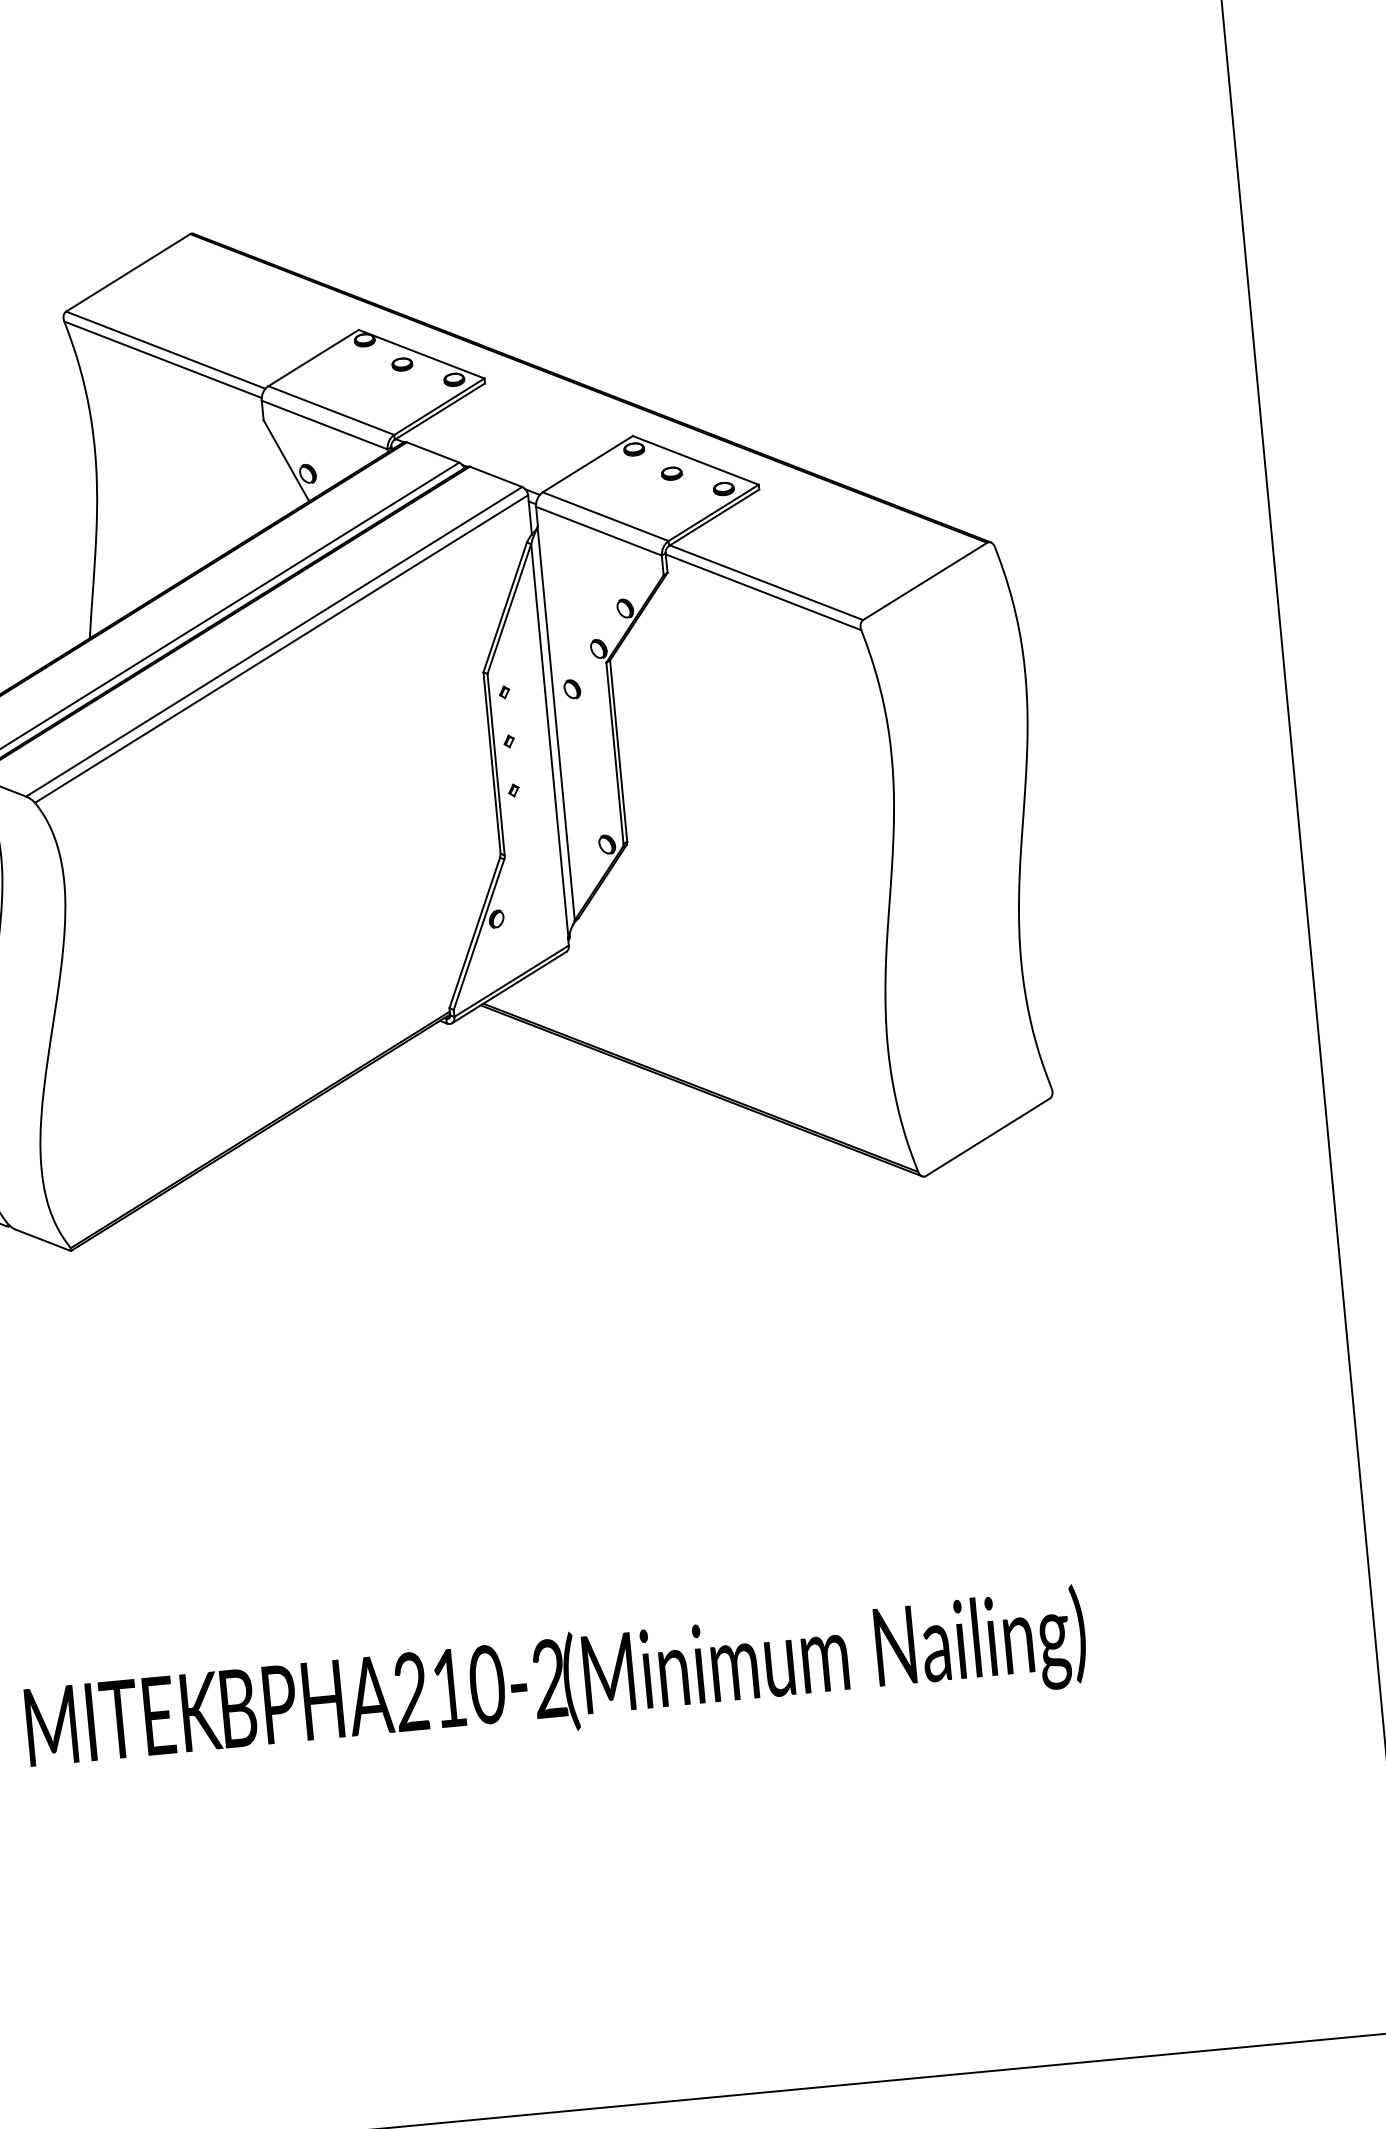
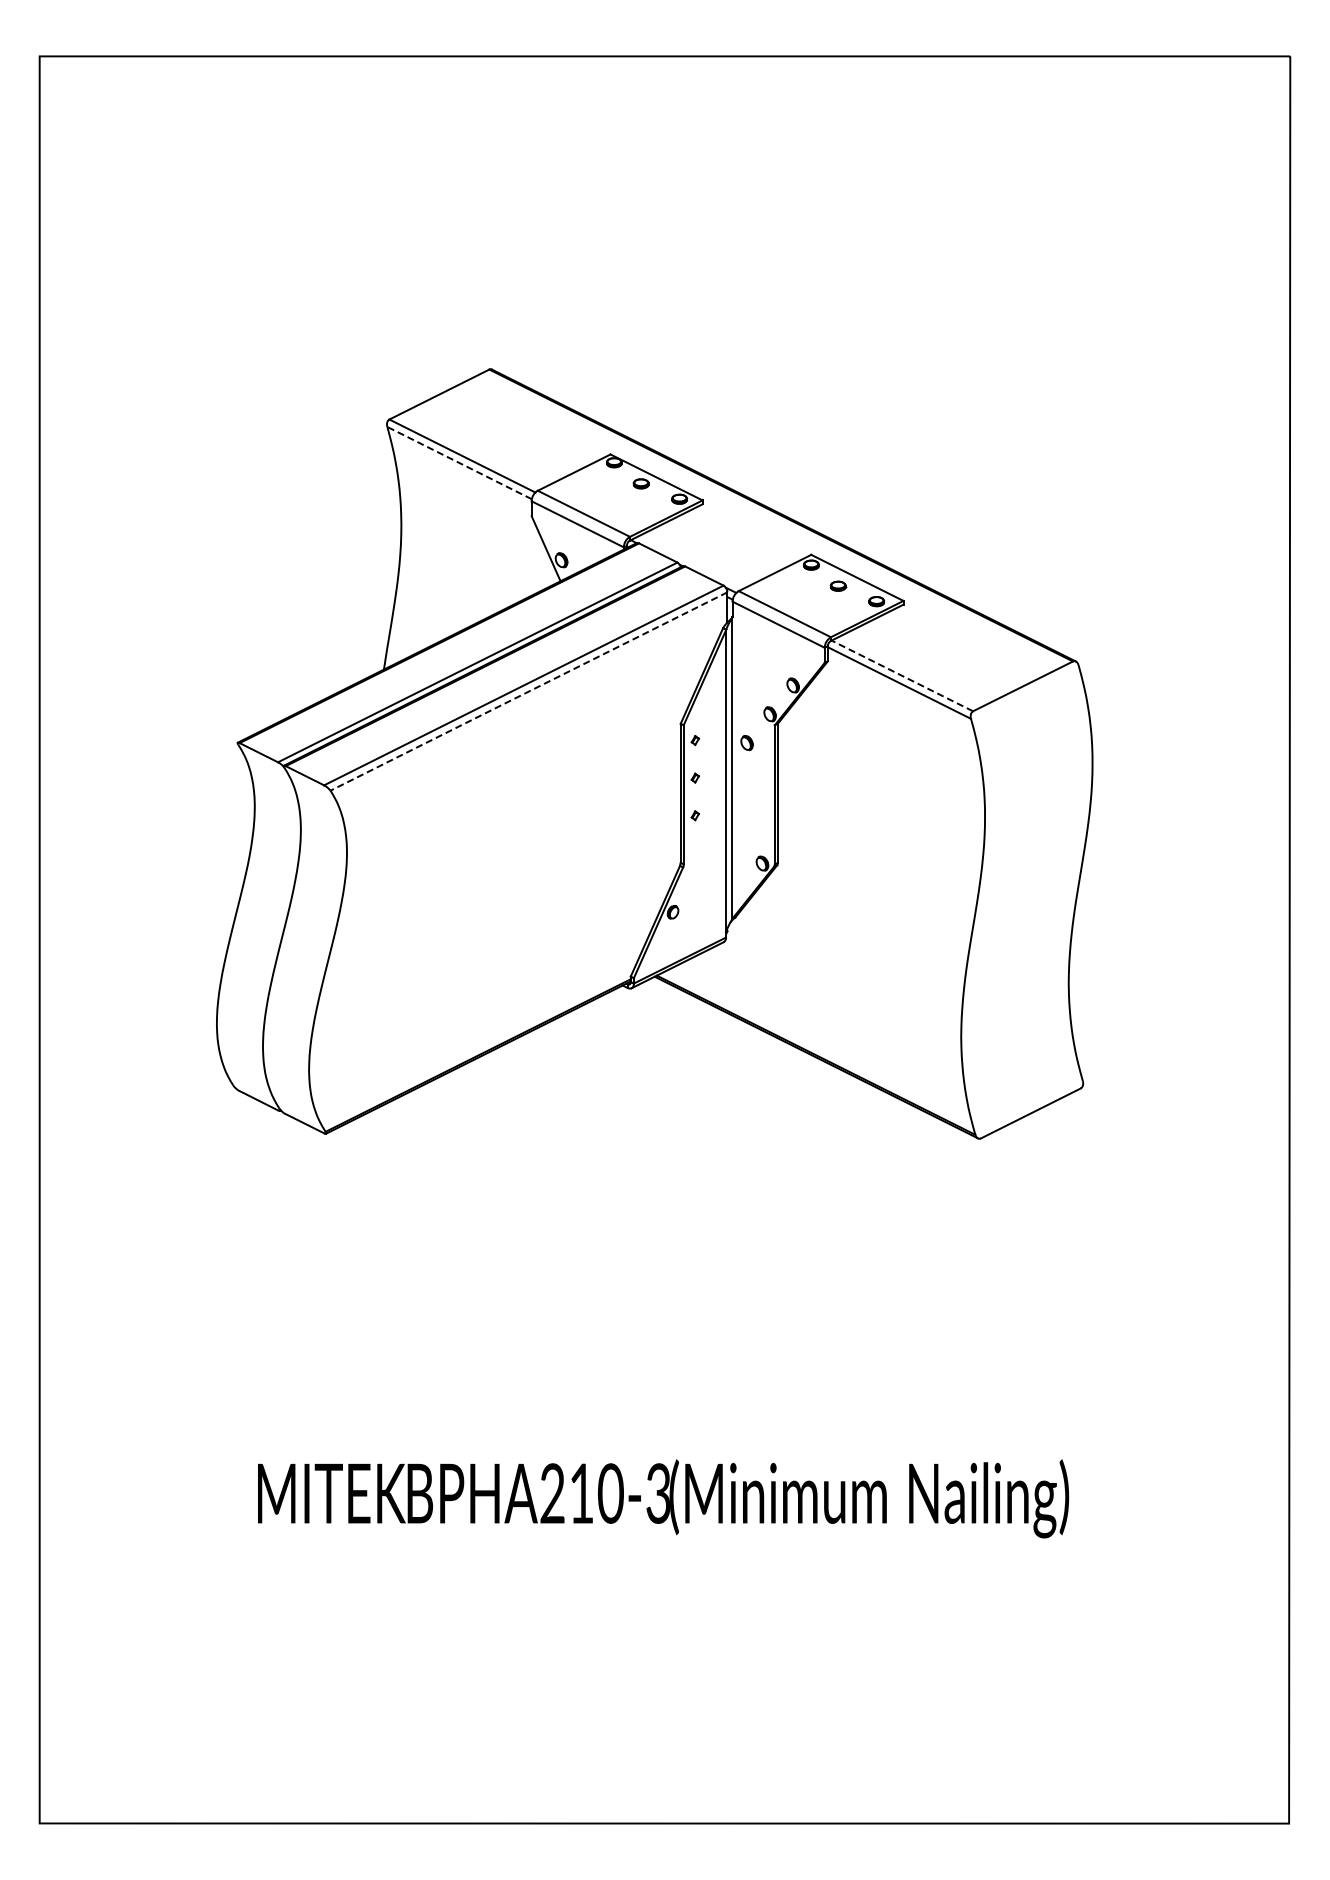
line: (162, 360) -> (459, 463), solid -> dashed
line: (765, 582) -> (901, 675), solid -> dashed
line: (282, 648) -> (529, 691), solid -> dashed
text: (549, 1678) -> (658, 1493), BPHA210-2 -> BPHA210-3

